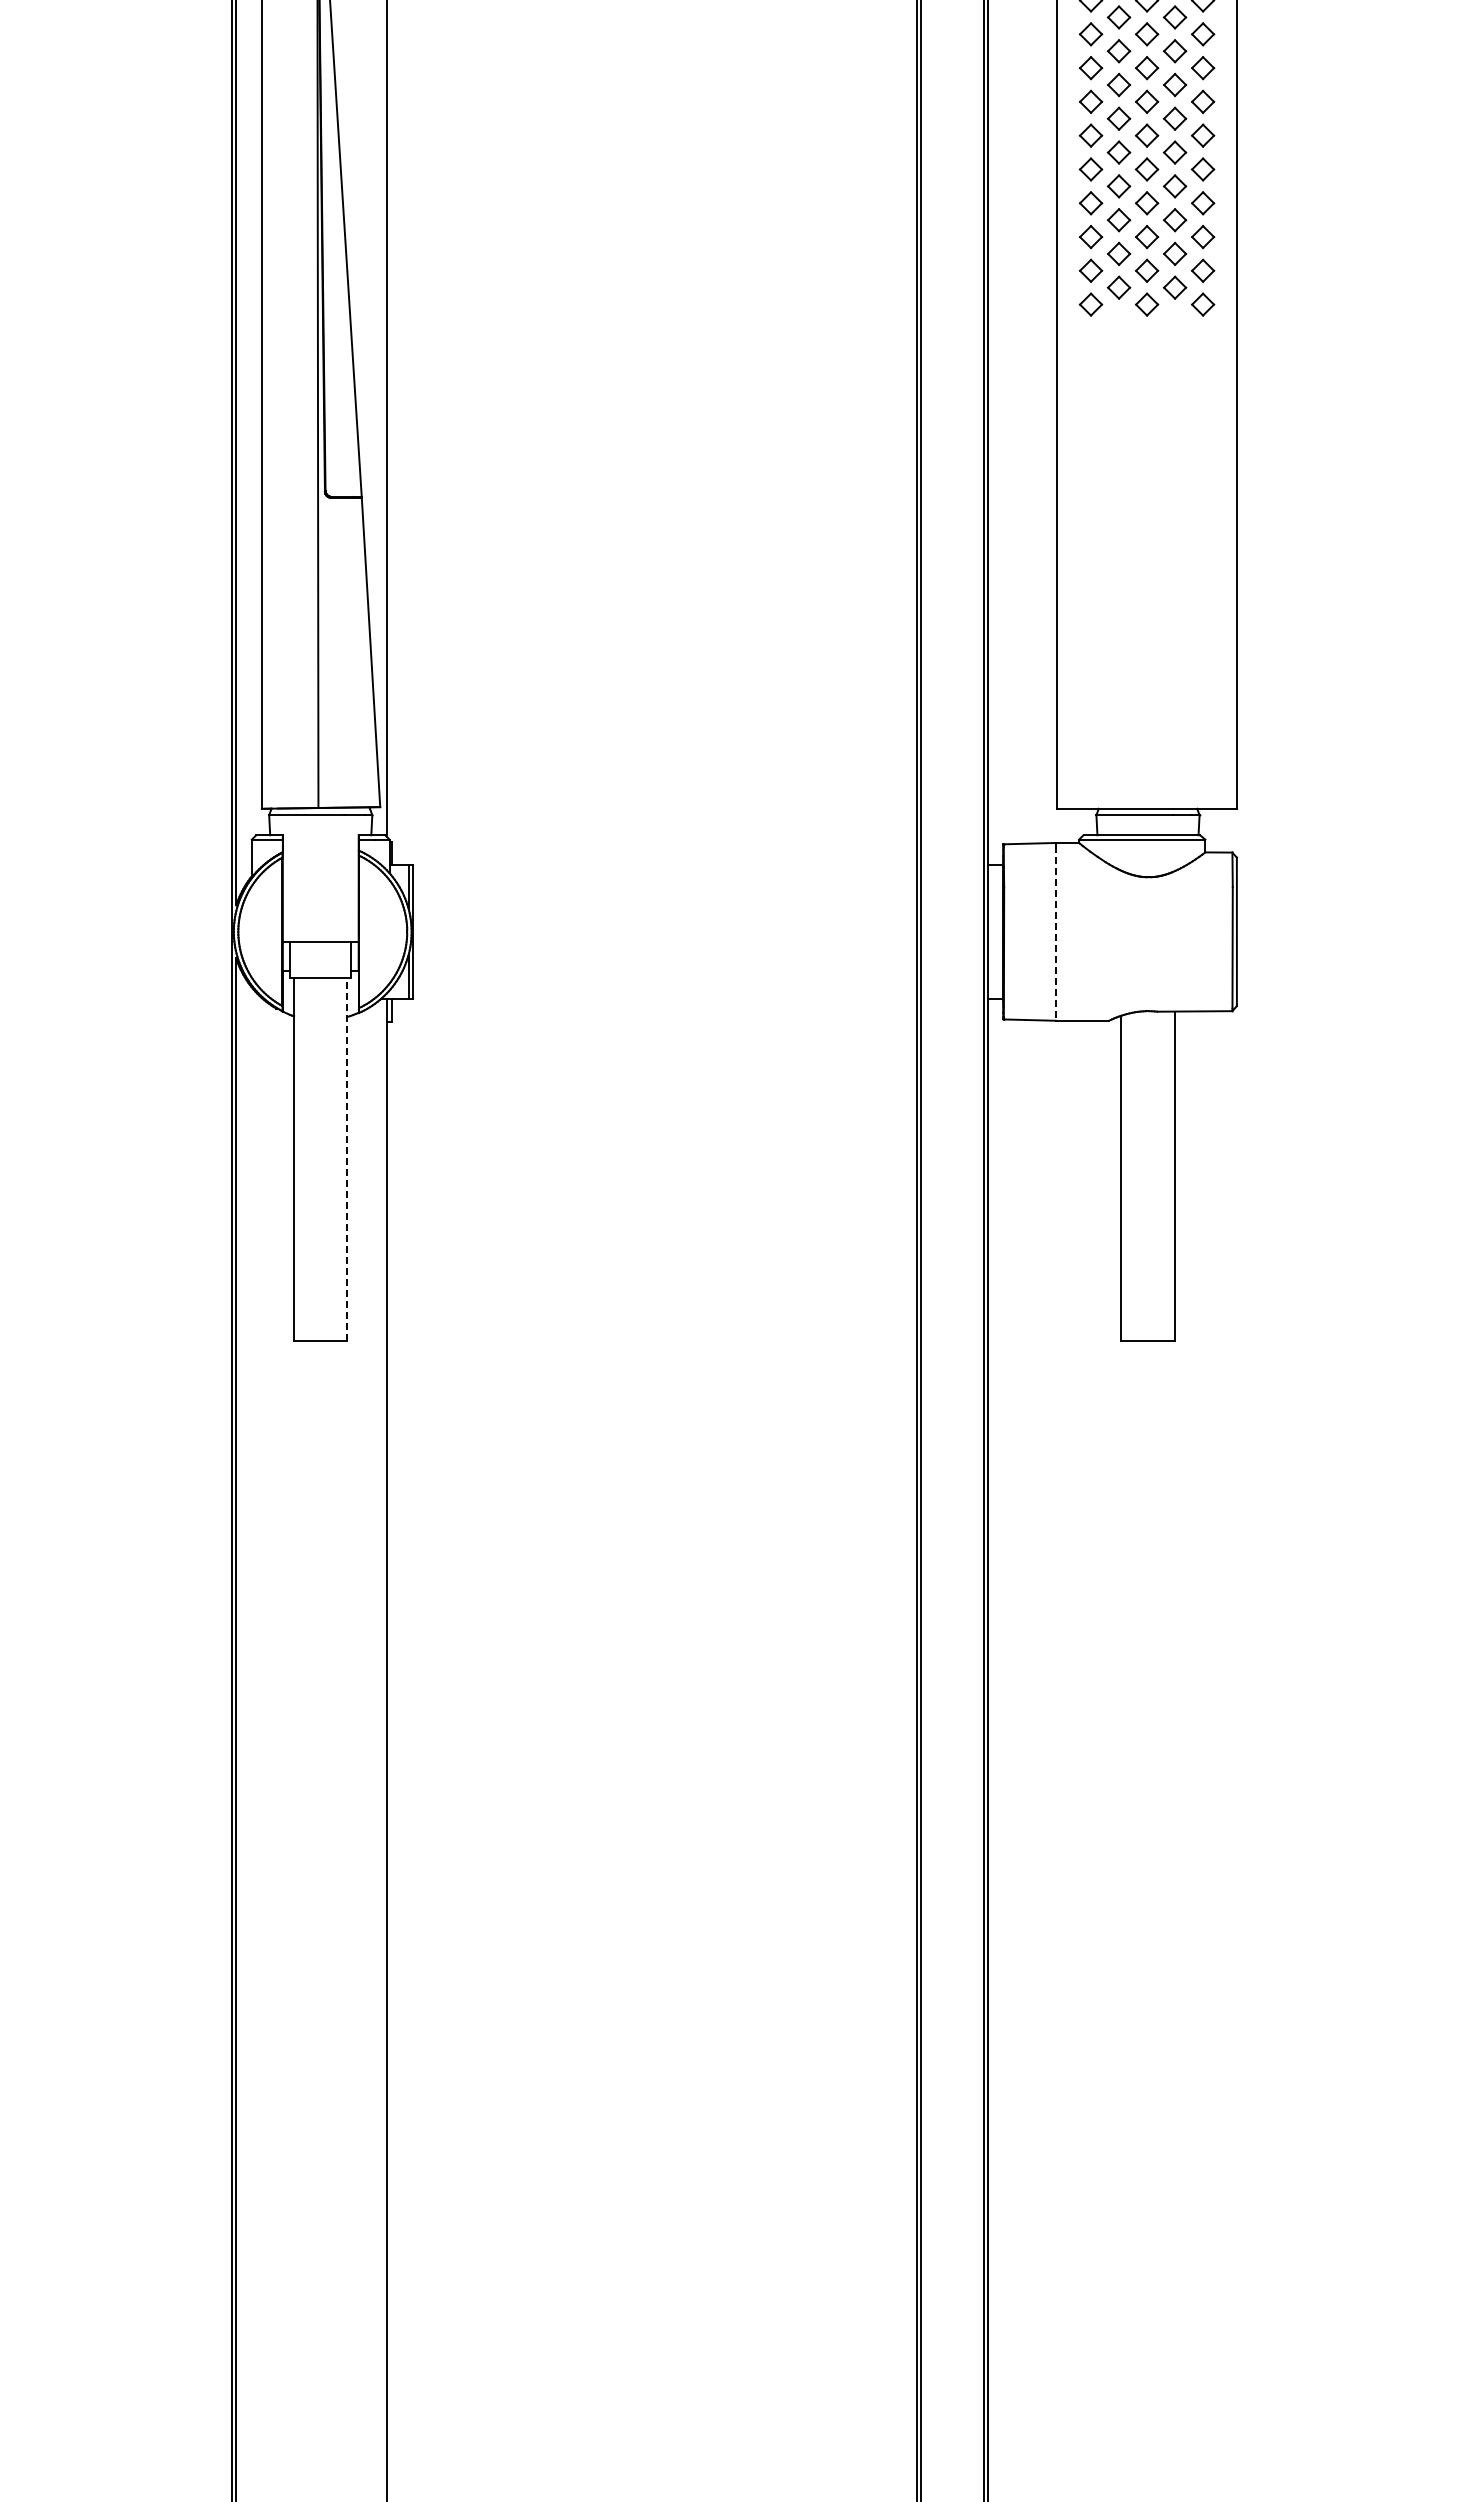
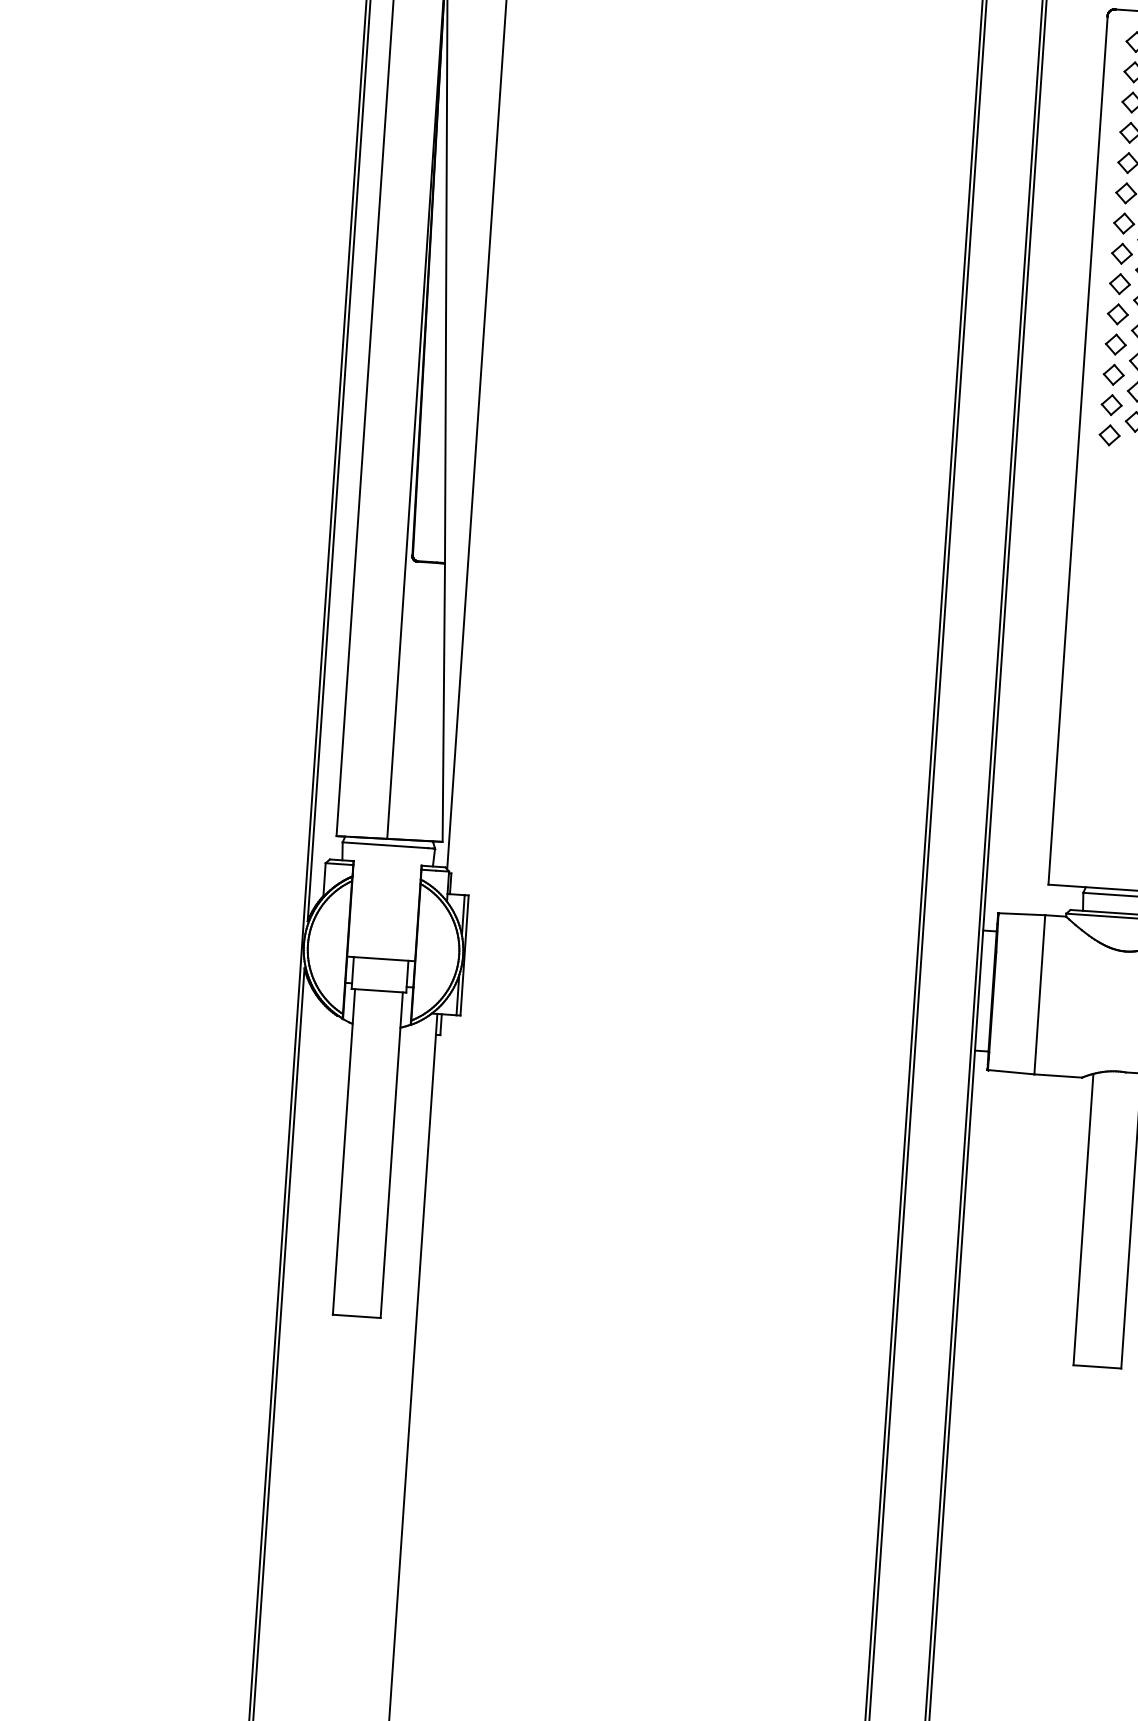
line: (1055, 933) -> (1039, 996), dashed -> solid
line: (347, 1159) -> (391, 1155), dashed -> solid

